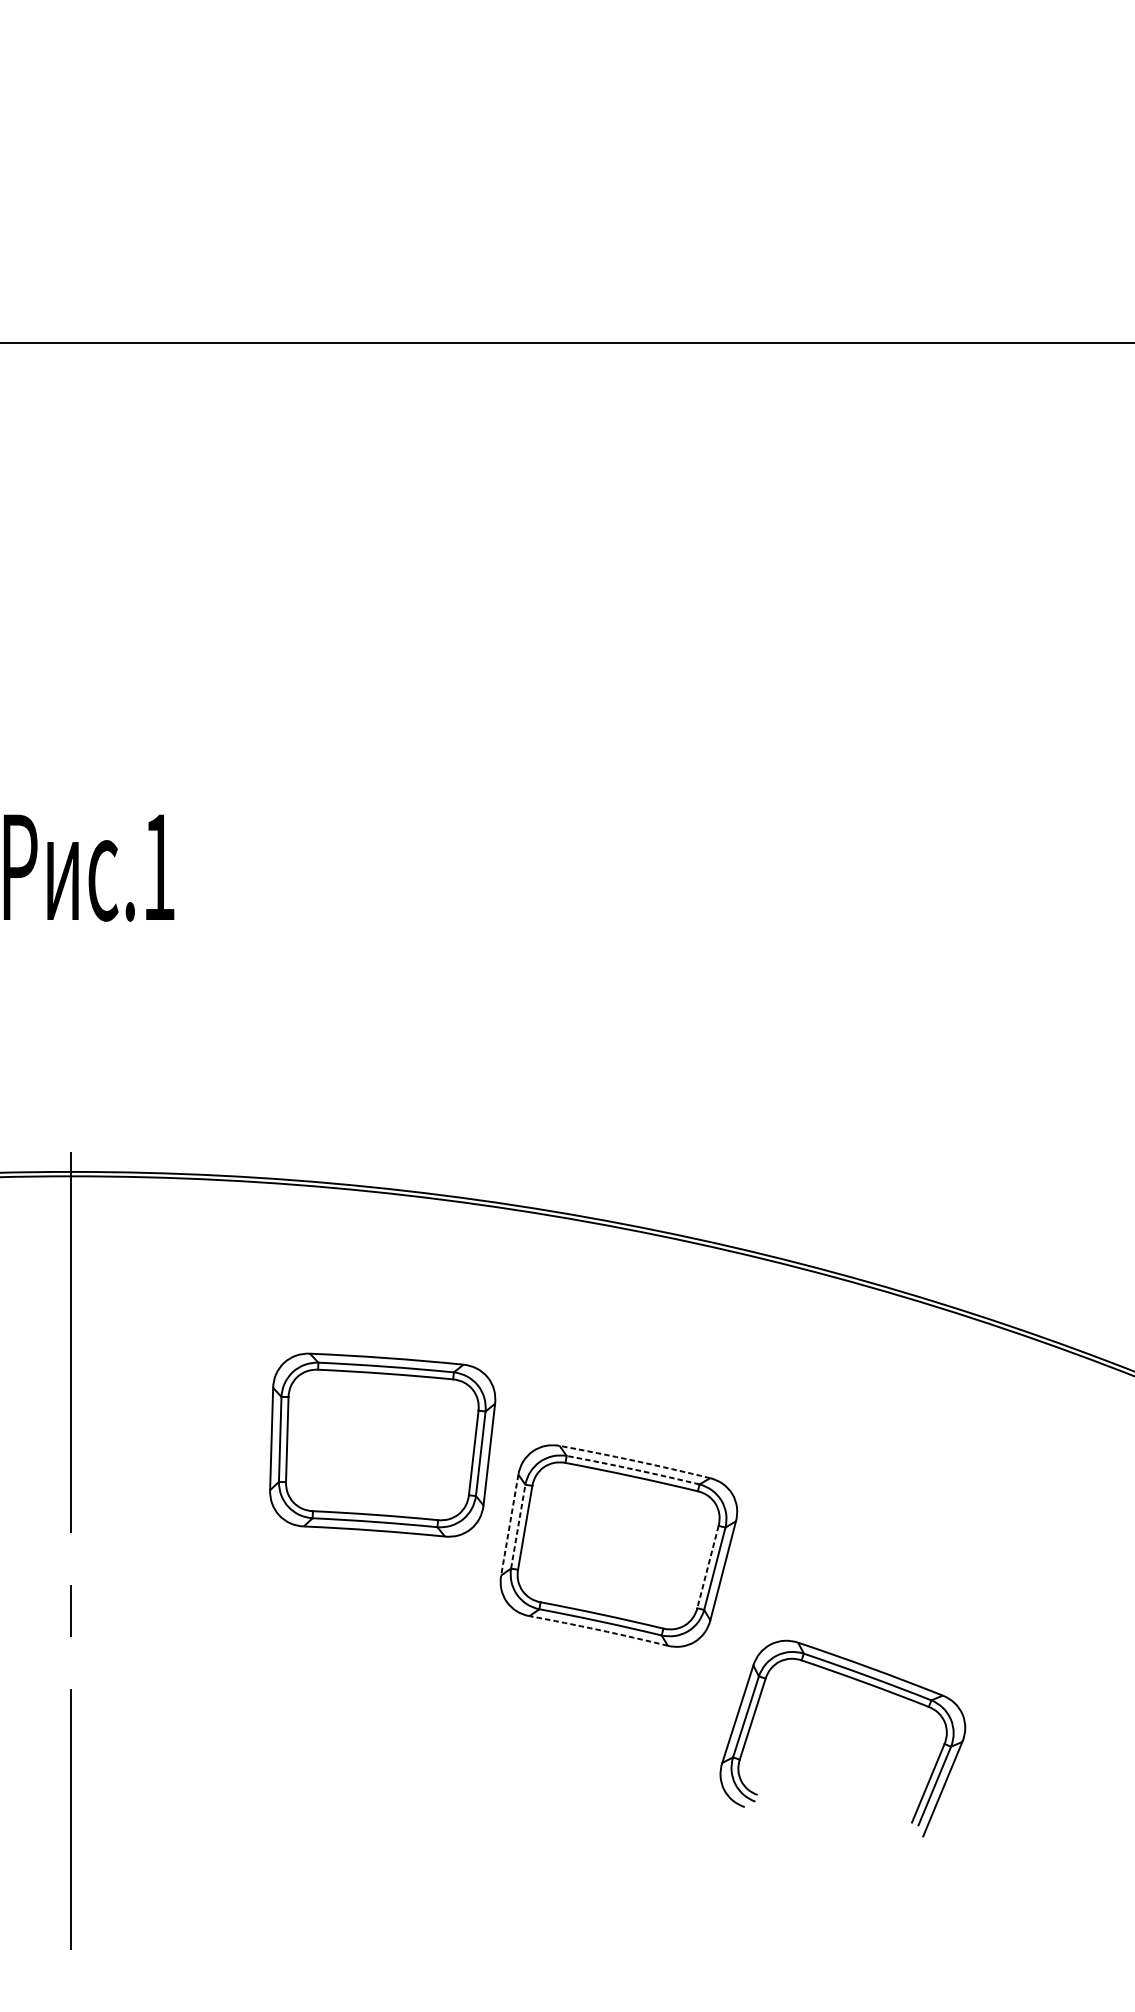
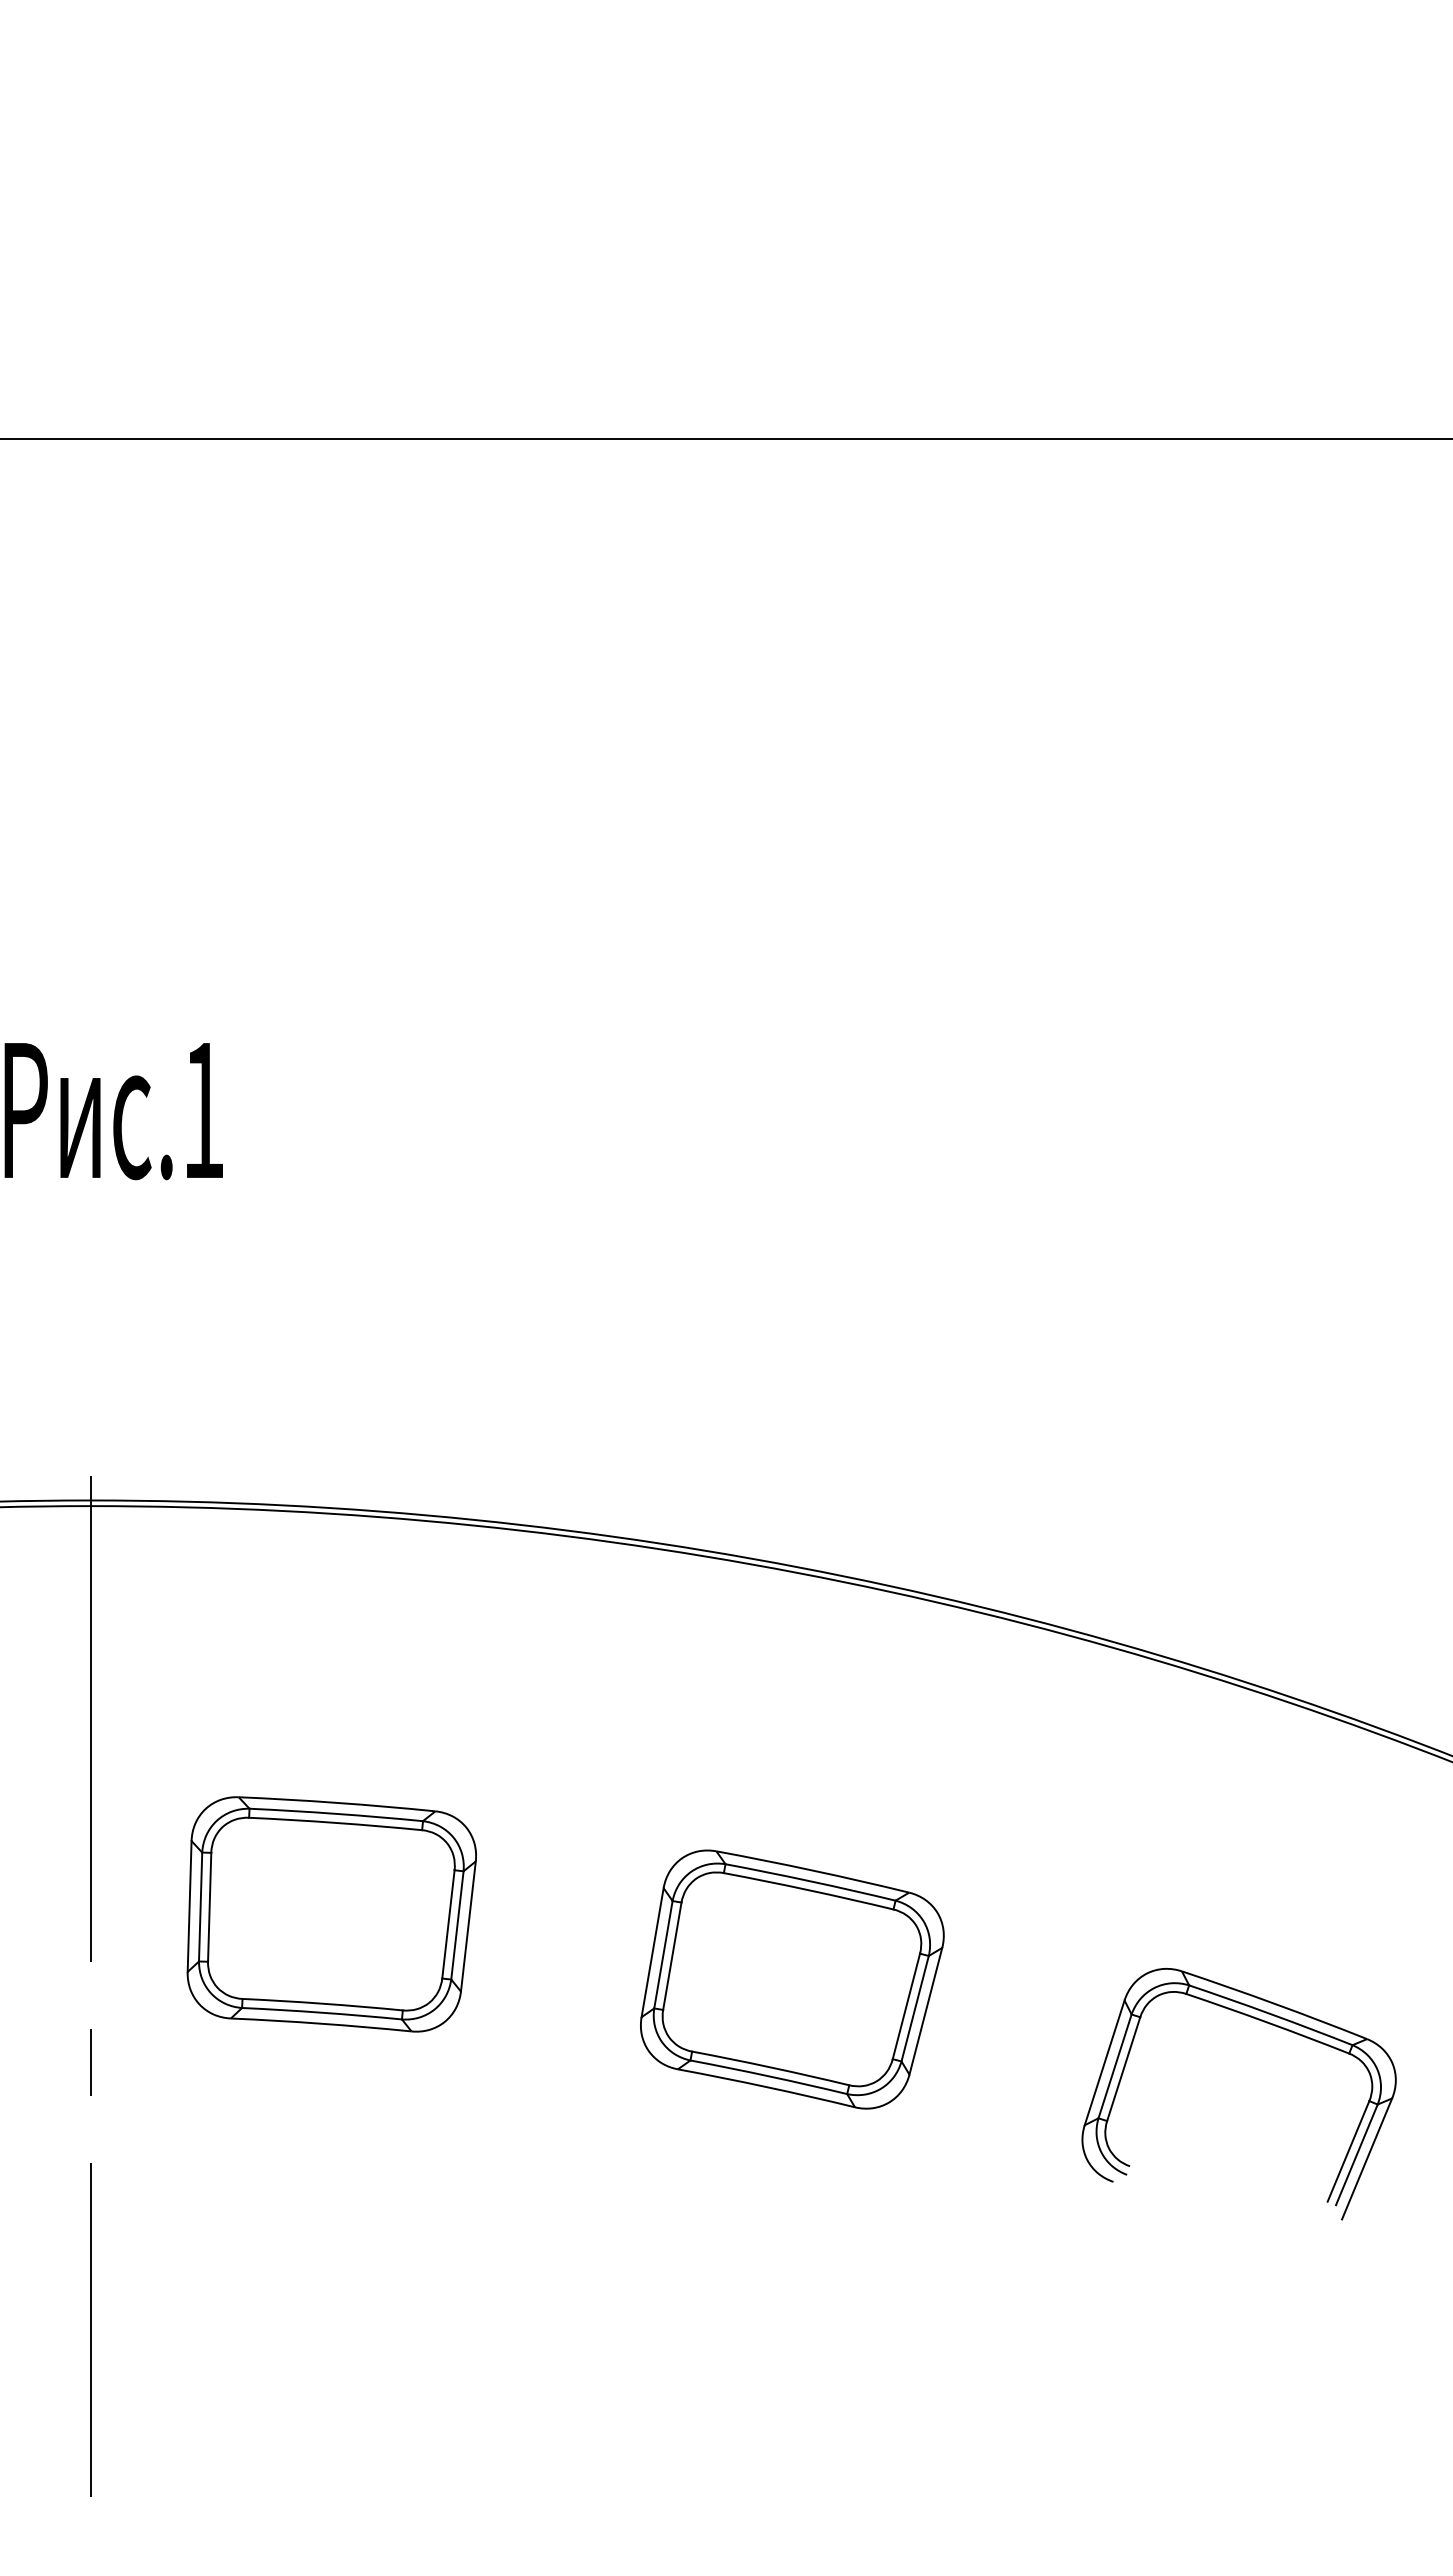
part: (382, 1445) -> (331, 1914), moved
arc: (635, 1460) -> (813, 1870), dashed -> solid
arc: (633, 1469) -> (810, 1881), dashed -> solid
line: (509, 1525) -> (652, 1953), dashed -> solid
line: (518, 1526) -> (663, 1954), dashed -> solid
line: (708, 1567) -> (906, 2006), dashed -> solid
arc: (598, 1630) -> (766, 2087), dashed -> solid
part: (861, 1682) -> (1263, 2022), moved

